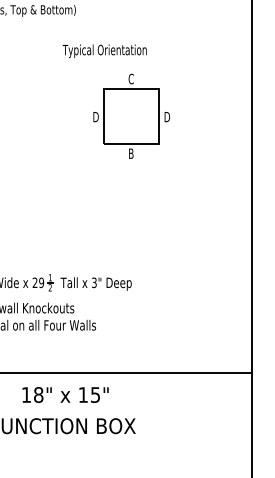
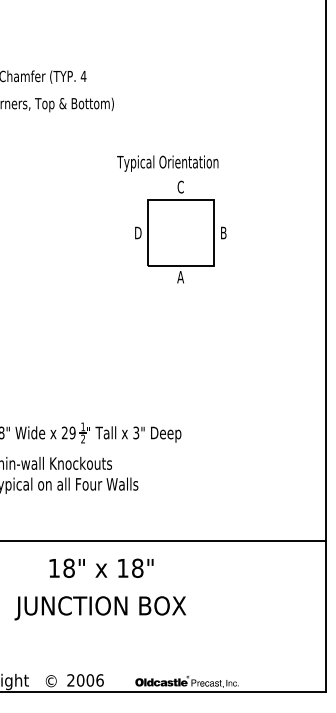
text: (104, 51) -> (167, 163), moved
text: (167, 116) -> (224, 232), D -> B
text: (131, 153) -> (180, 277), B -> A
text: (95, 394) -> (137, 567), 15" -> 18"

